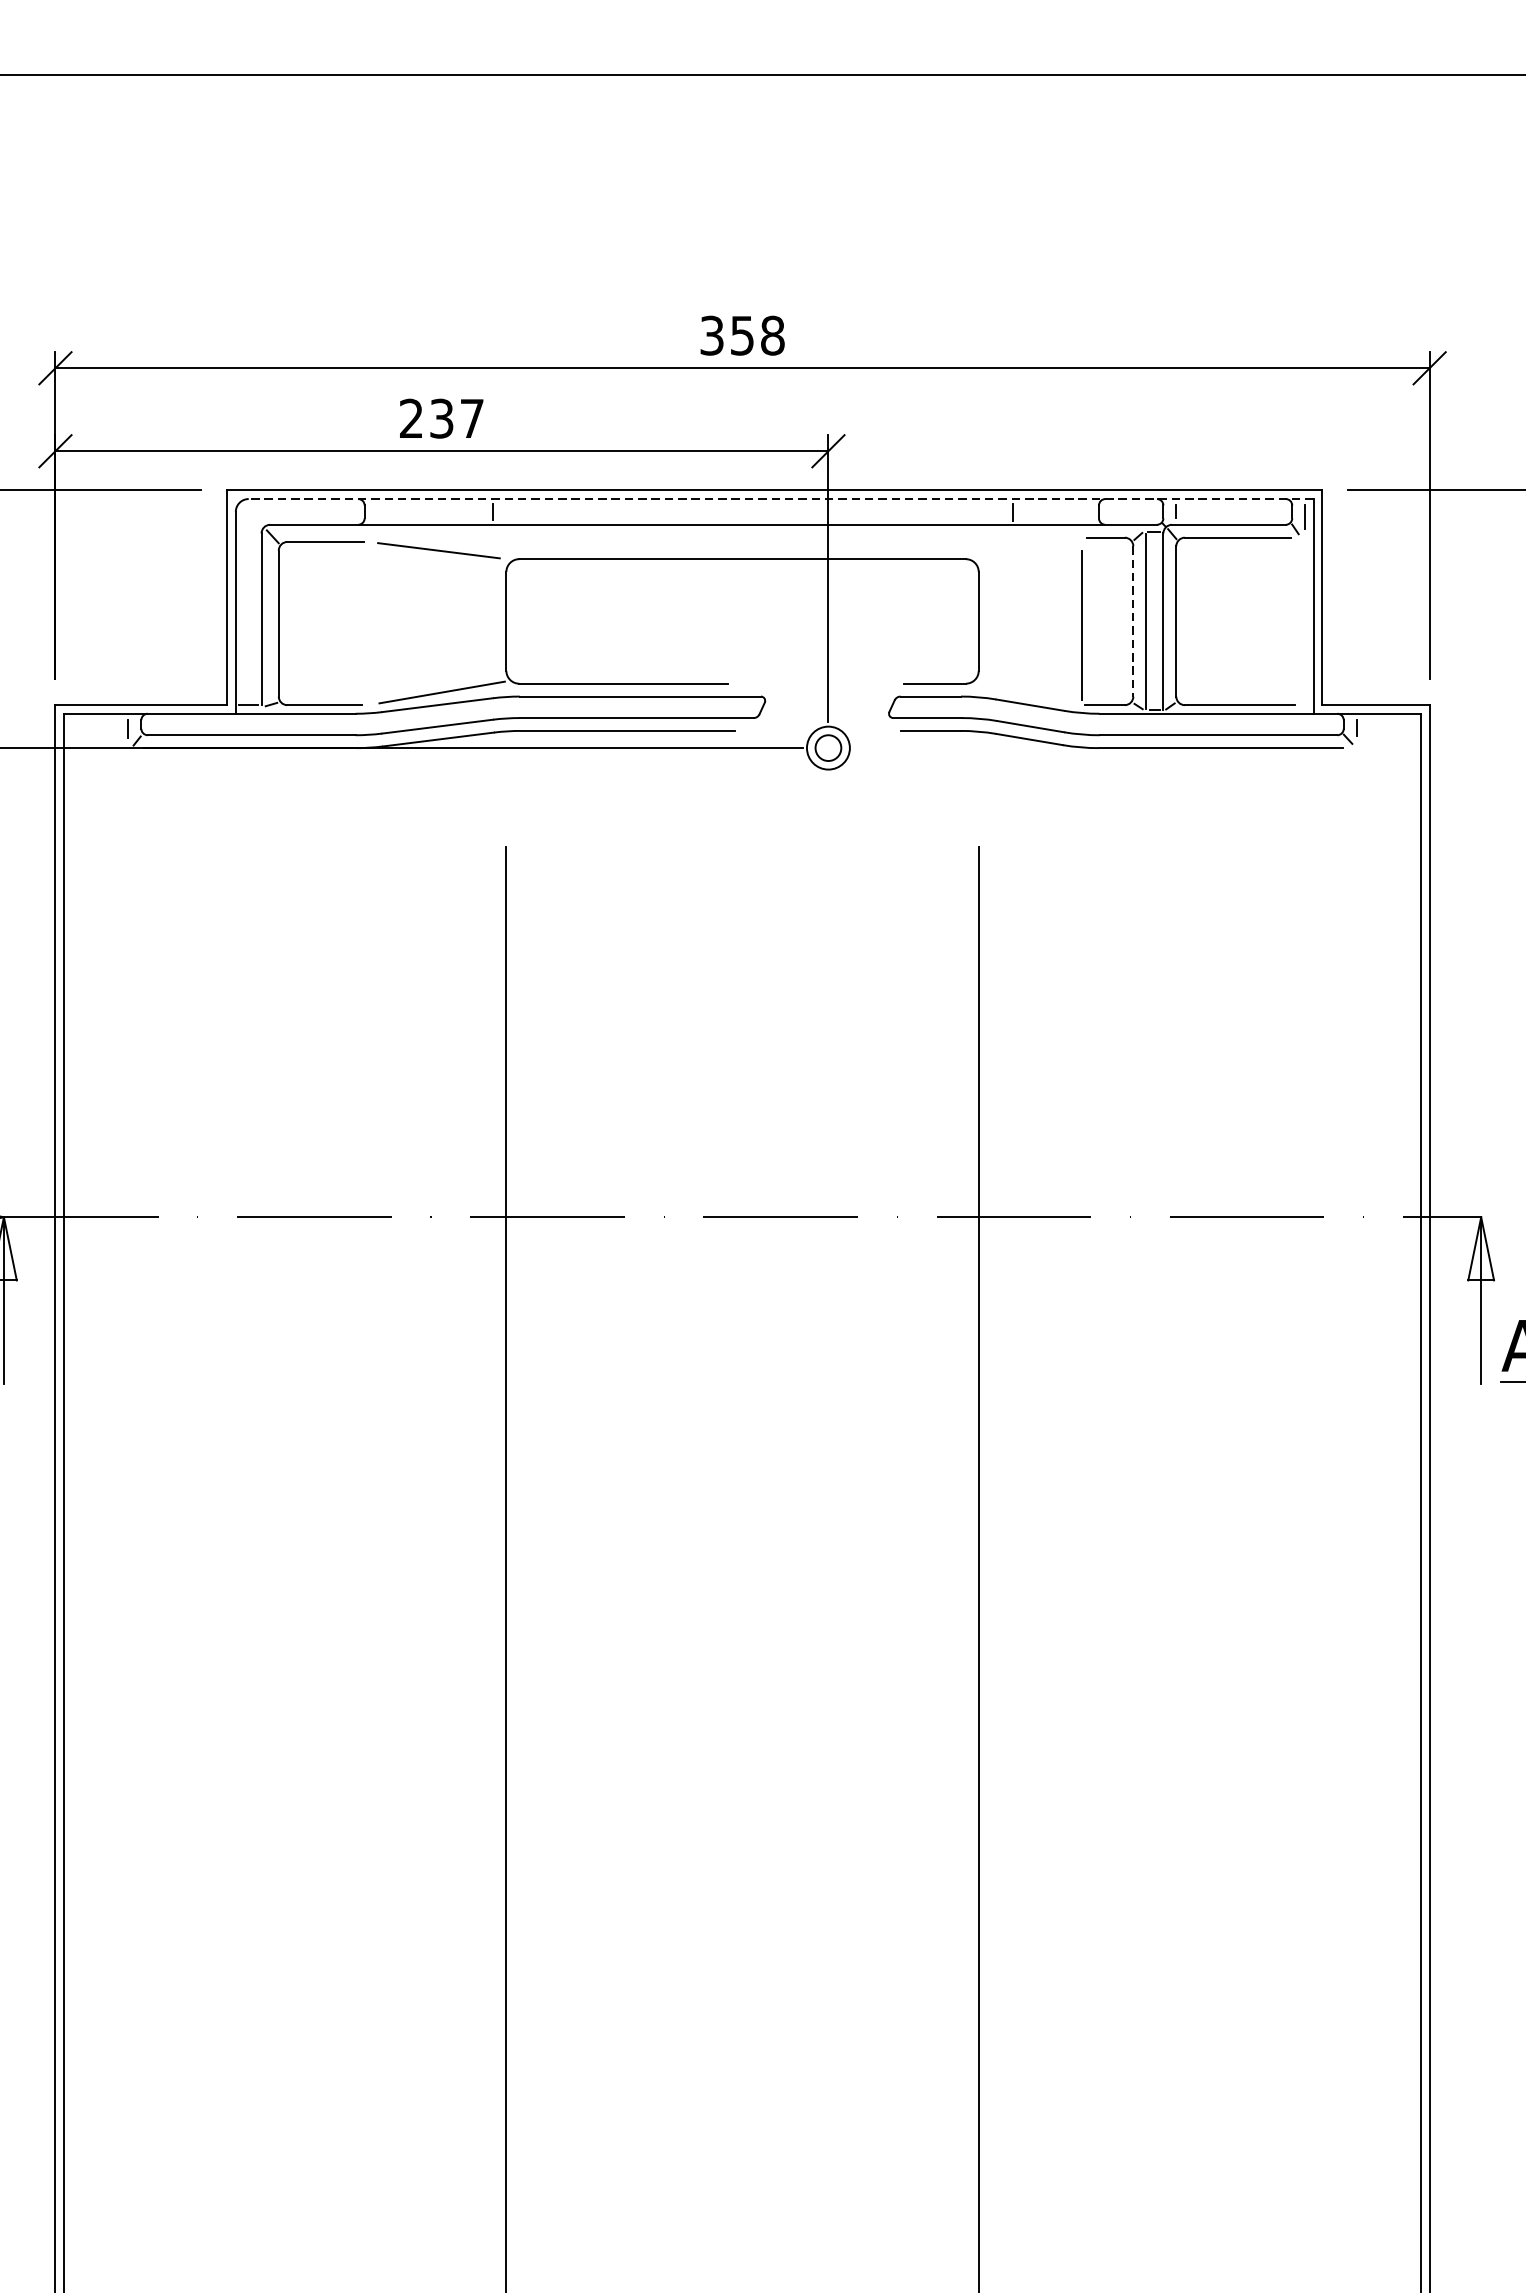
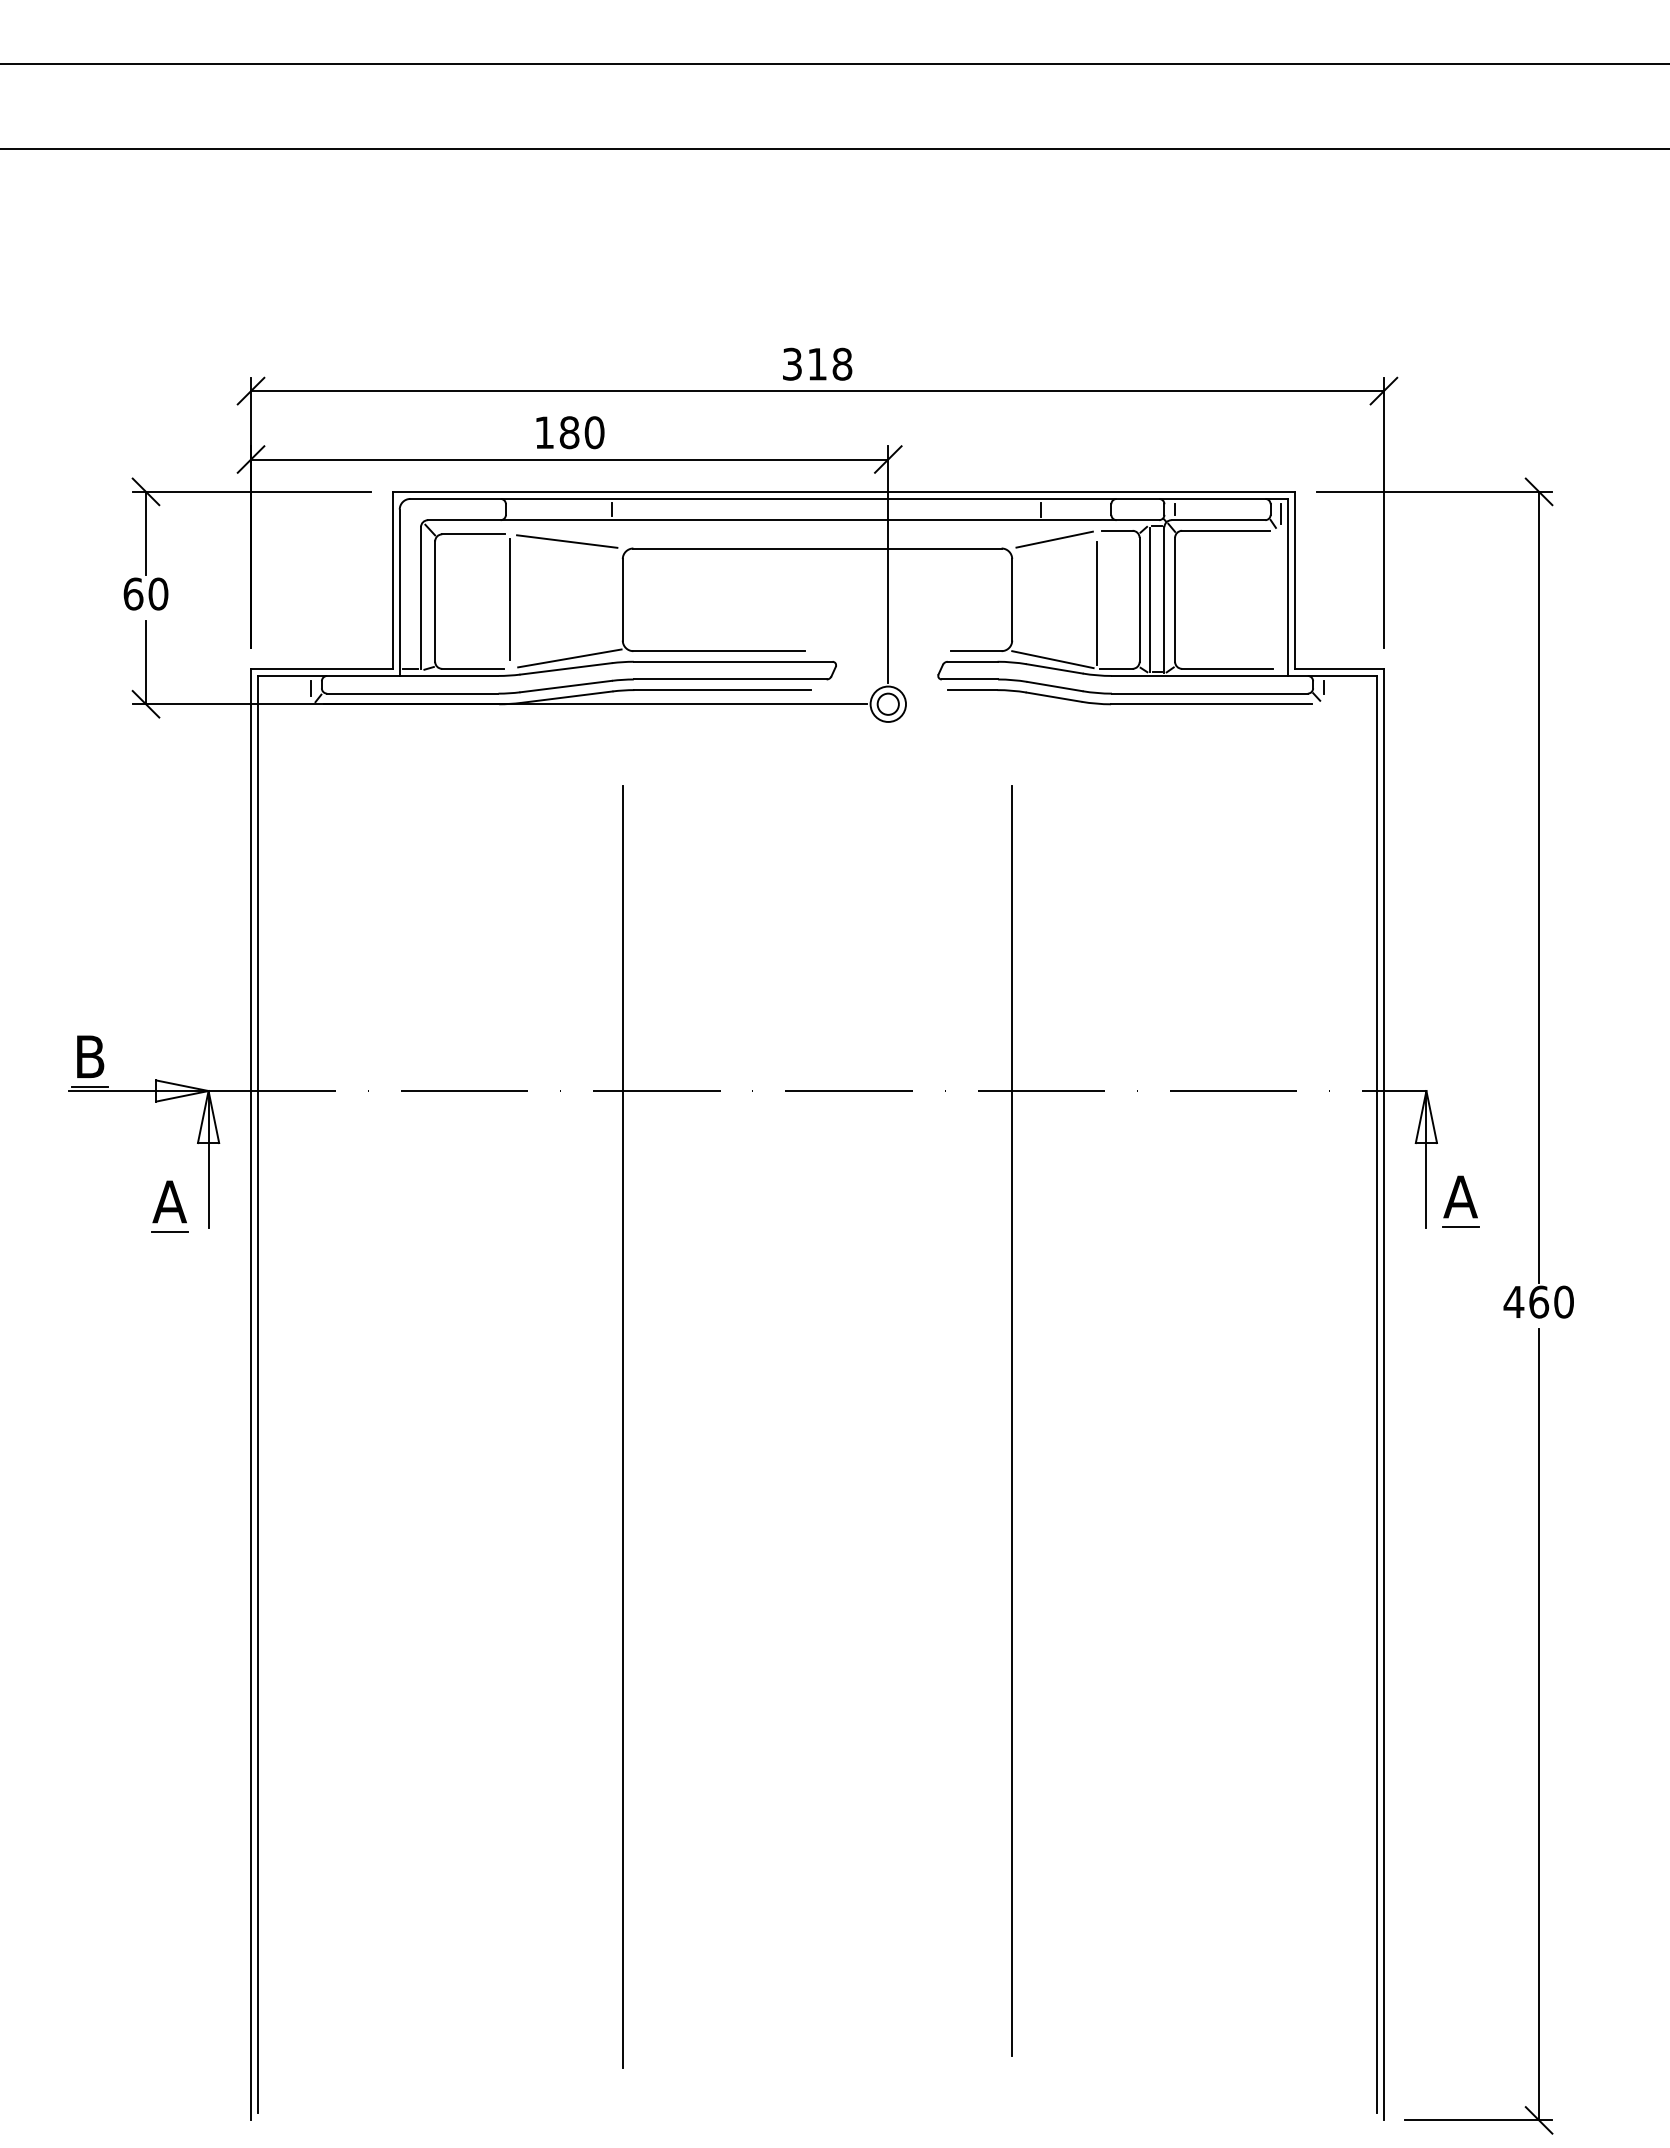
text: (742, 335) -> (817, 364), 358 -> 318
text: (441, 418) -> (569, 432), 237 -> 180
line: (781, 498) -> (849, 498), dashed -> solid
line: (1030, 548) -> (1054, 539), added
line: (368, 619) -> (509, 598), added
line: (1133, 621) -> (1139, 599), dashed -> solid
line: (1027, 693) -> (1052, 659), added

